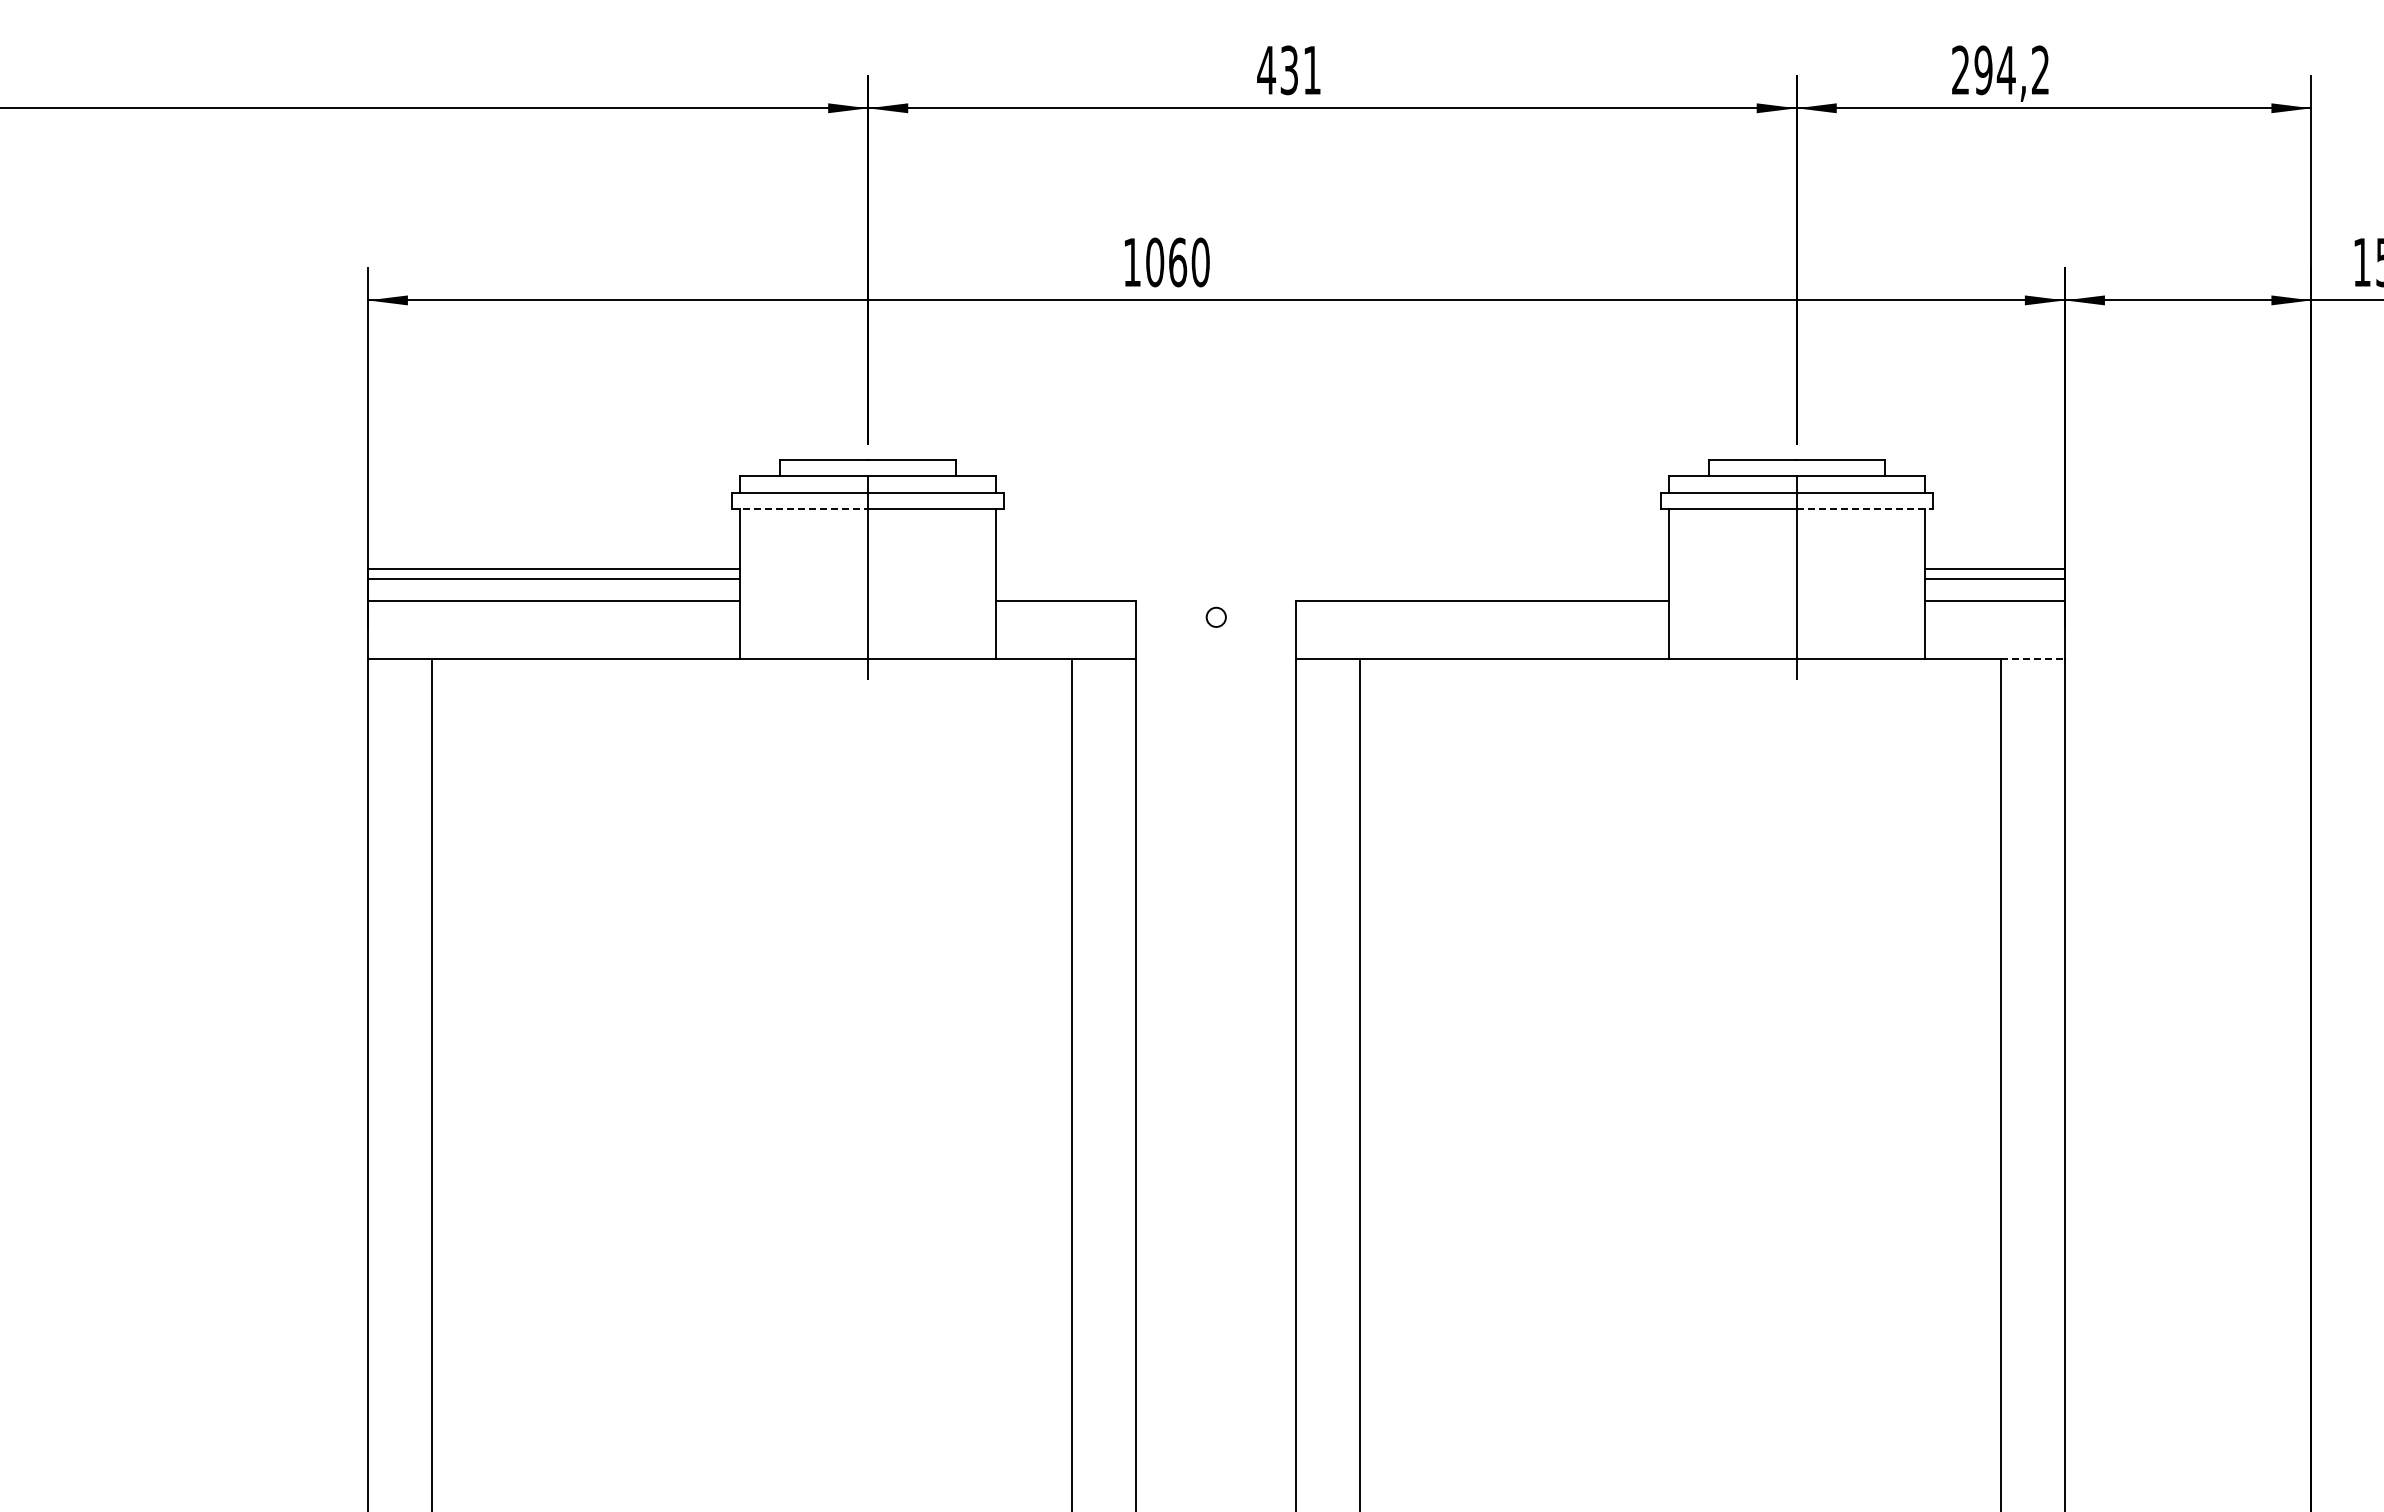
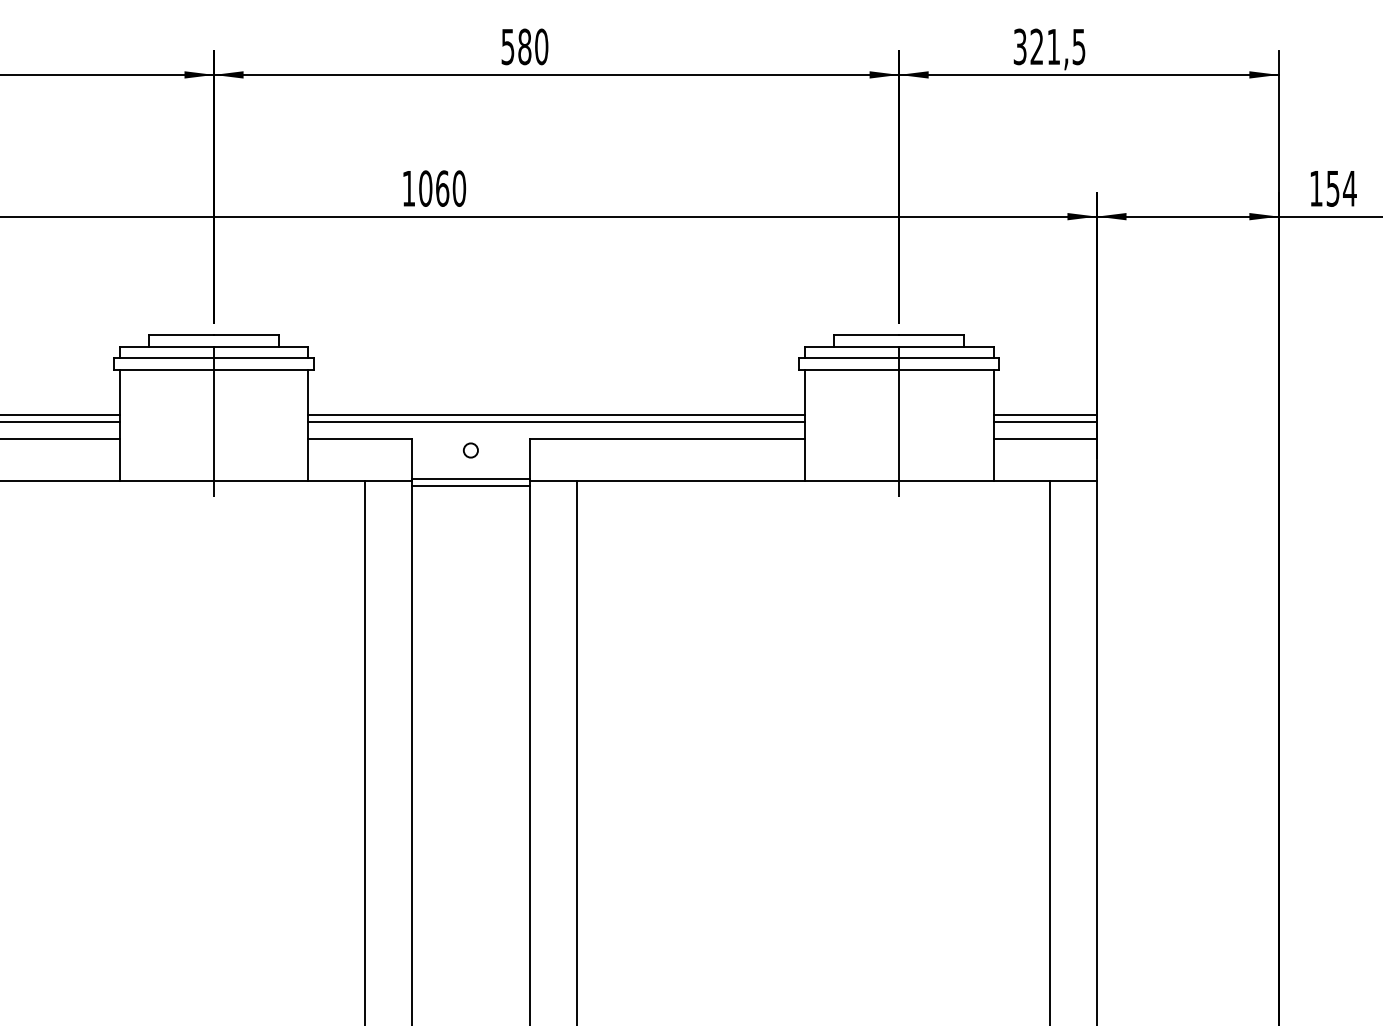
text: (1289, 70) -> (524, 47), 431 -> 580
text: (2000, 70) -> (1049, 47), 294,2 -> 321,5
line: (800, 508) -> (164, 370), dashed -> solid
line: (1865, 508) -> (949, 370), dashed -> solid
line: (1332, 569) -> (556, 415), added
line: (1332, 578) -> (556, 421), added
line: (1216, 655) -> (471, 478), added
line: (2033, 659) -> (1073, 481), dashed -> solid
line: (1216, 665) -> (471, 486), added

